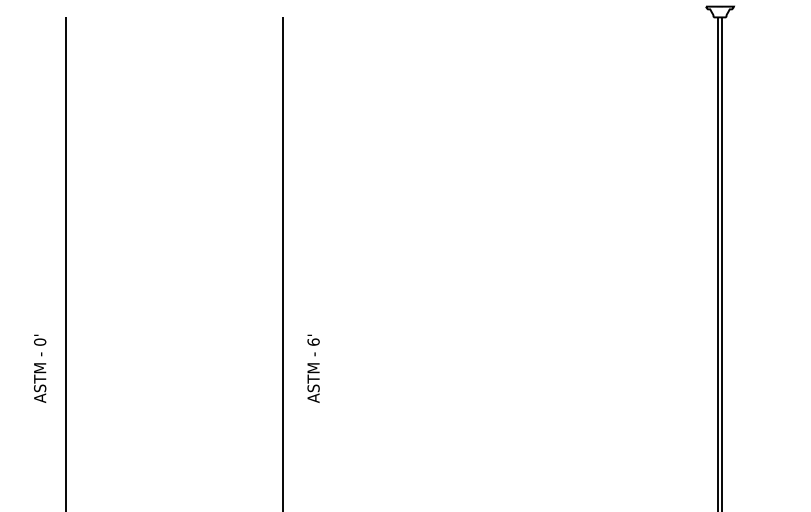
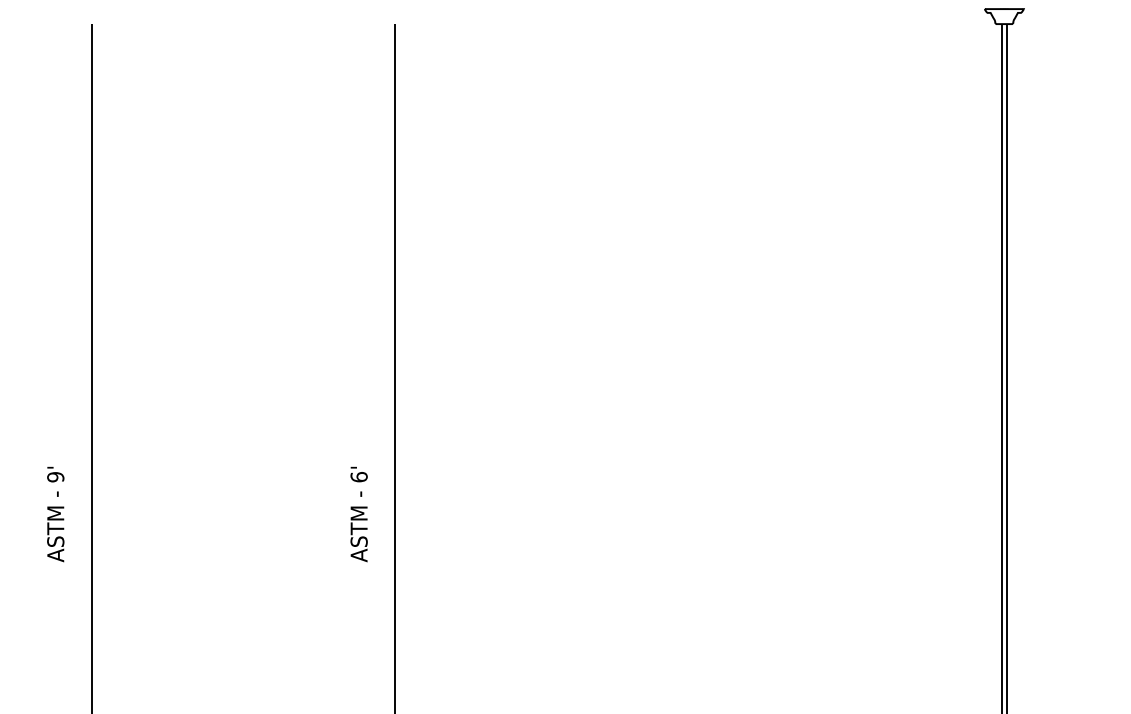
text: (40, 341) -> (56, 476), 0' -> 9'
text: (313, 368) -> (359, 513), moved

